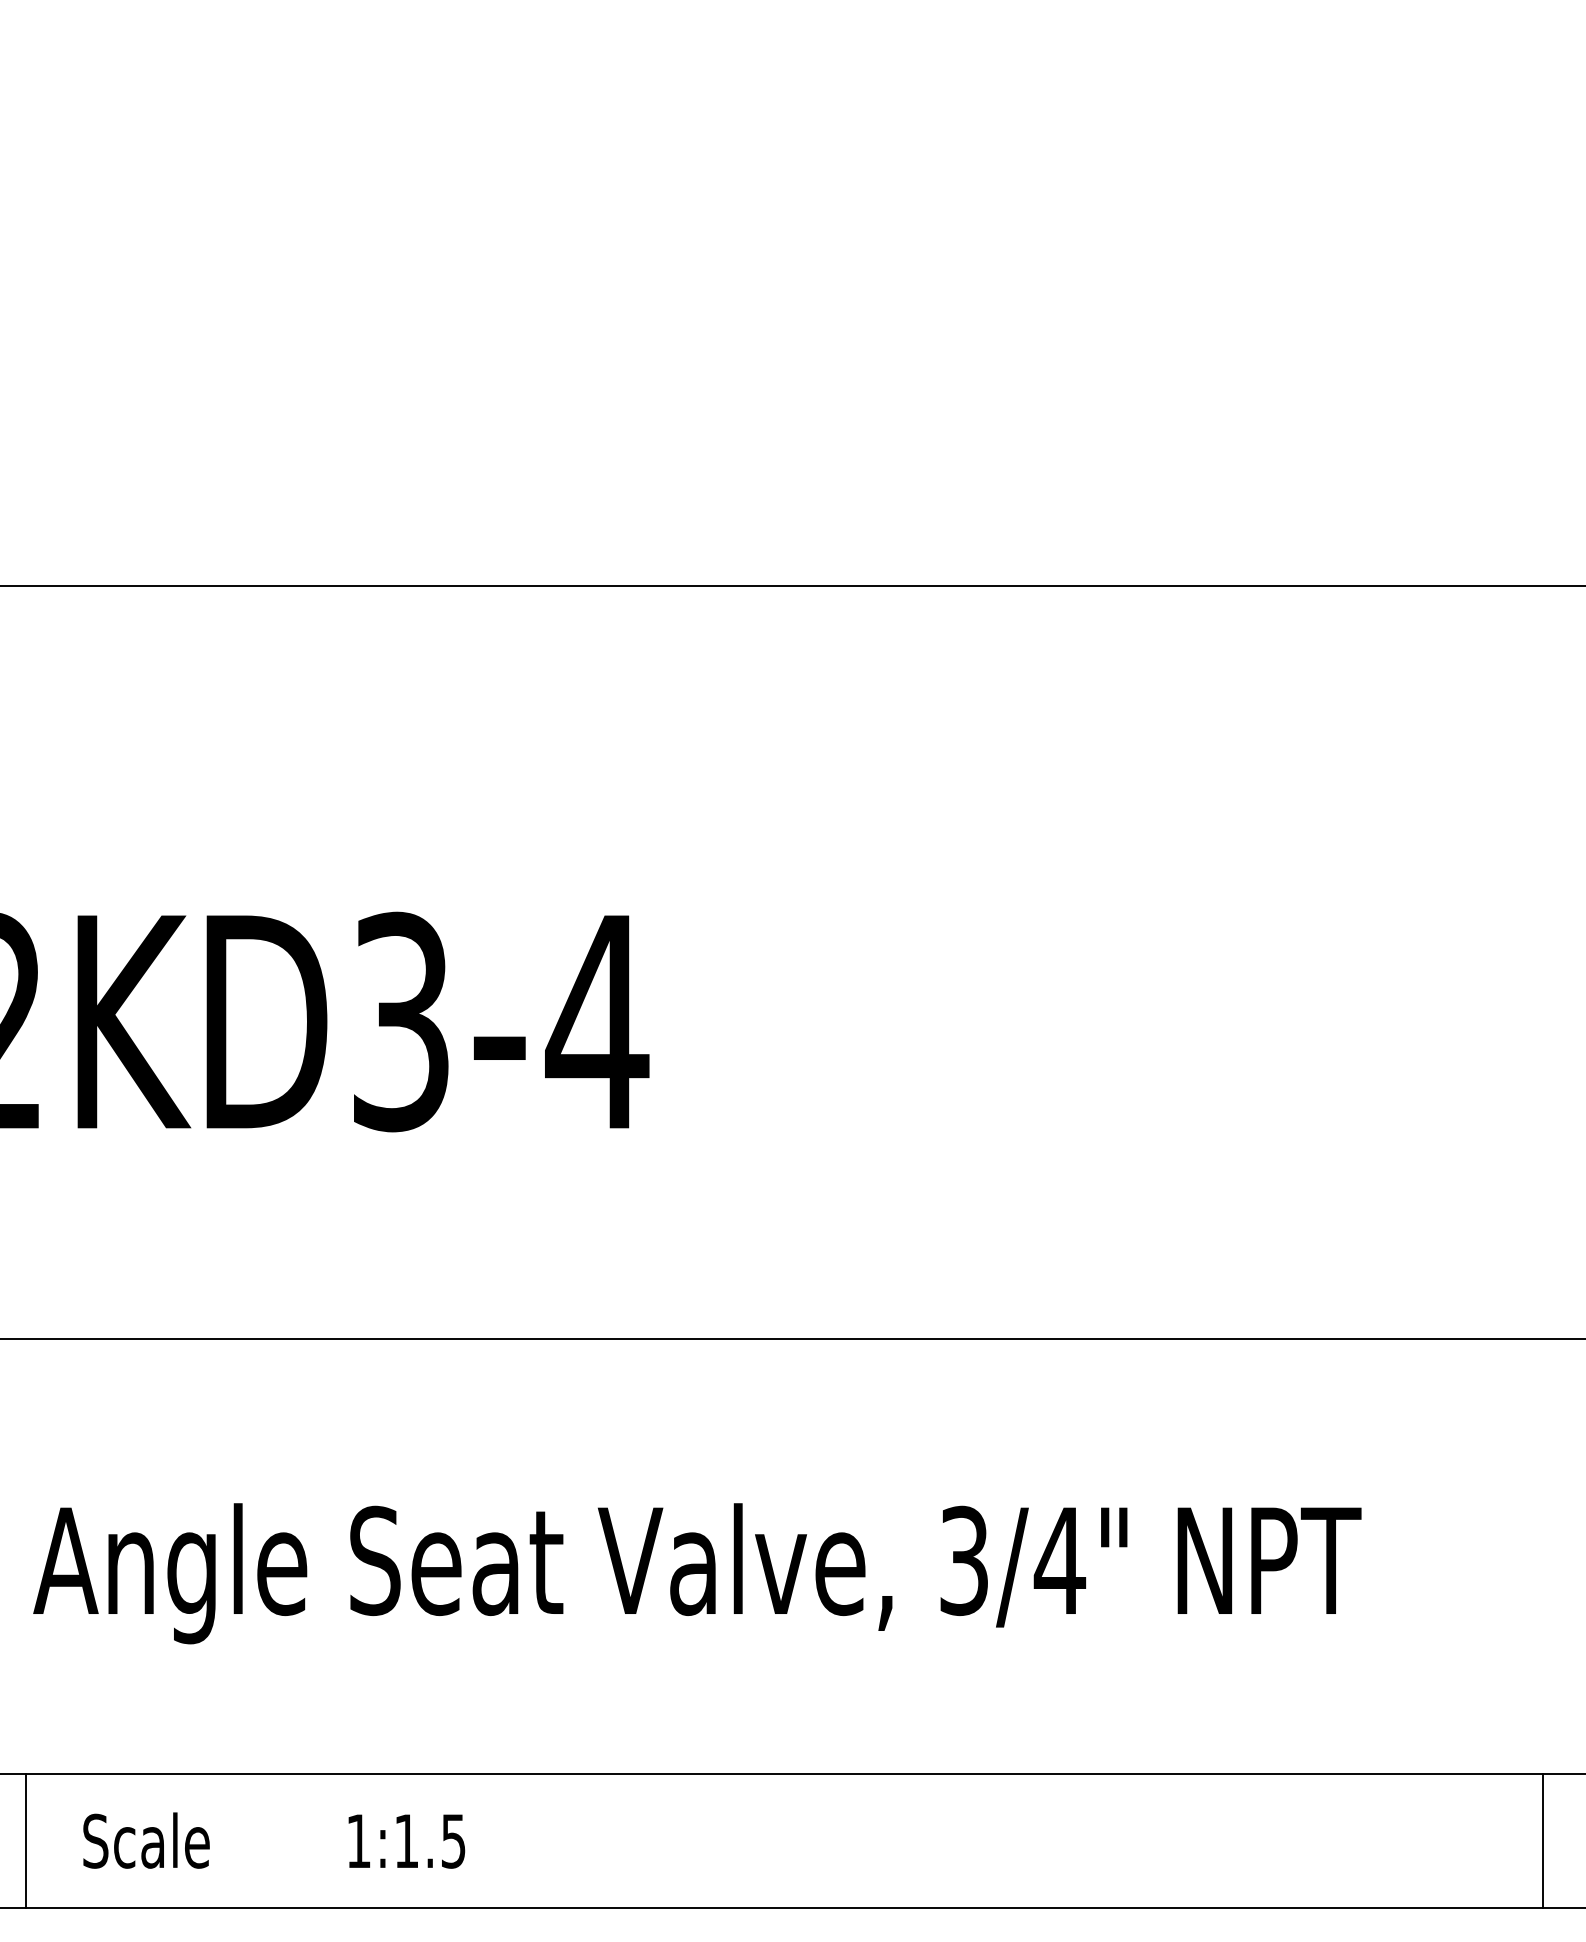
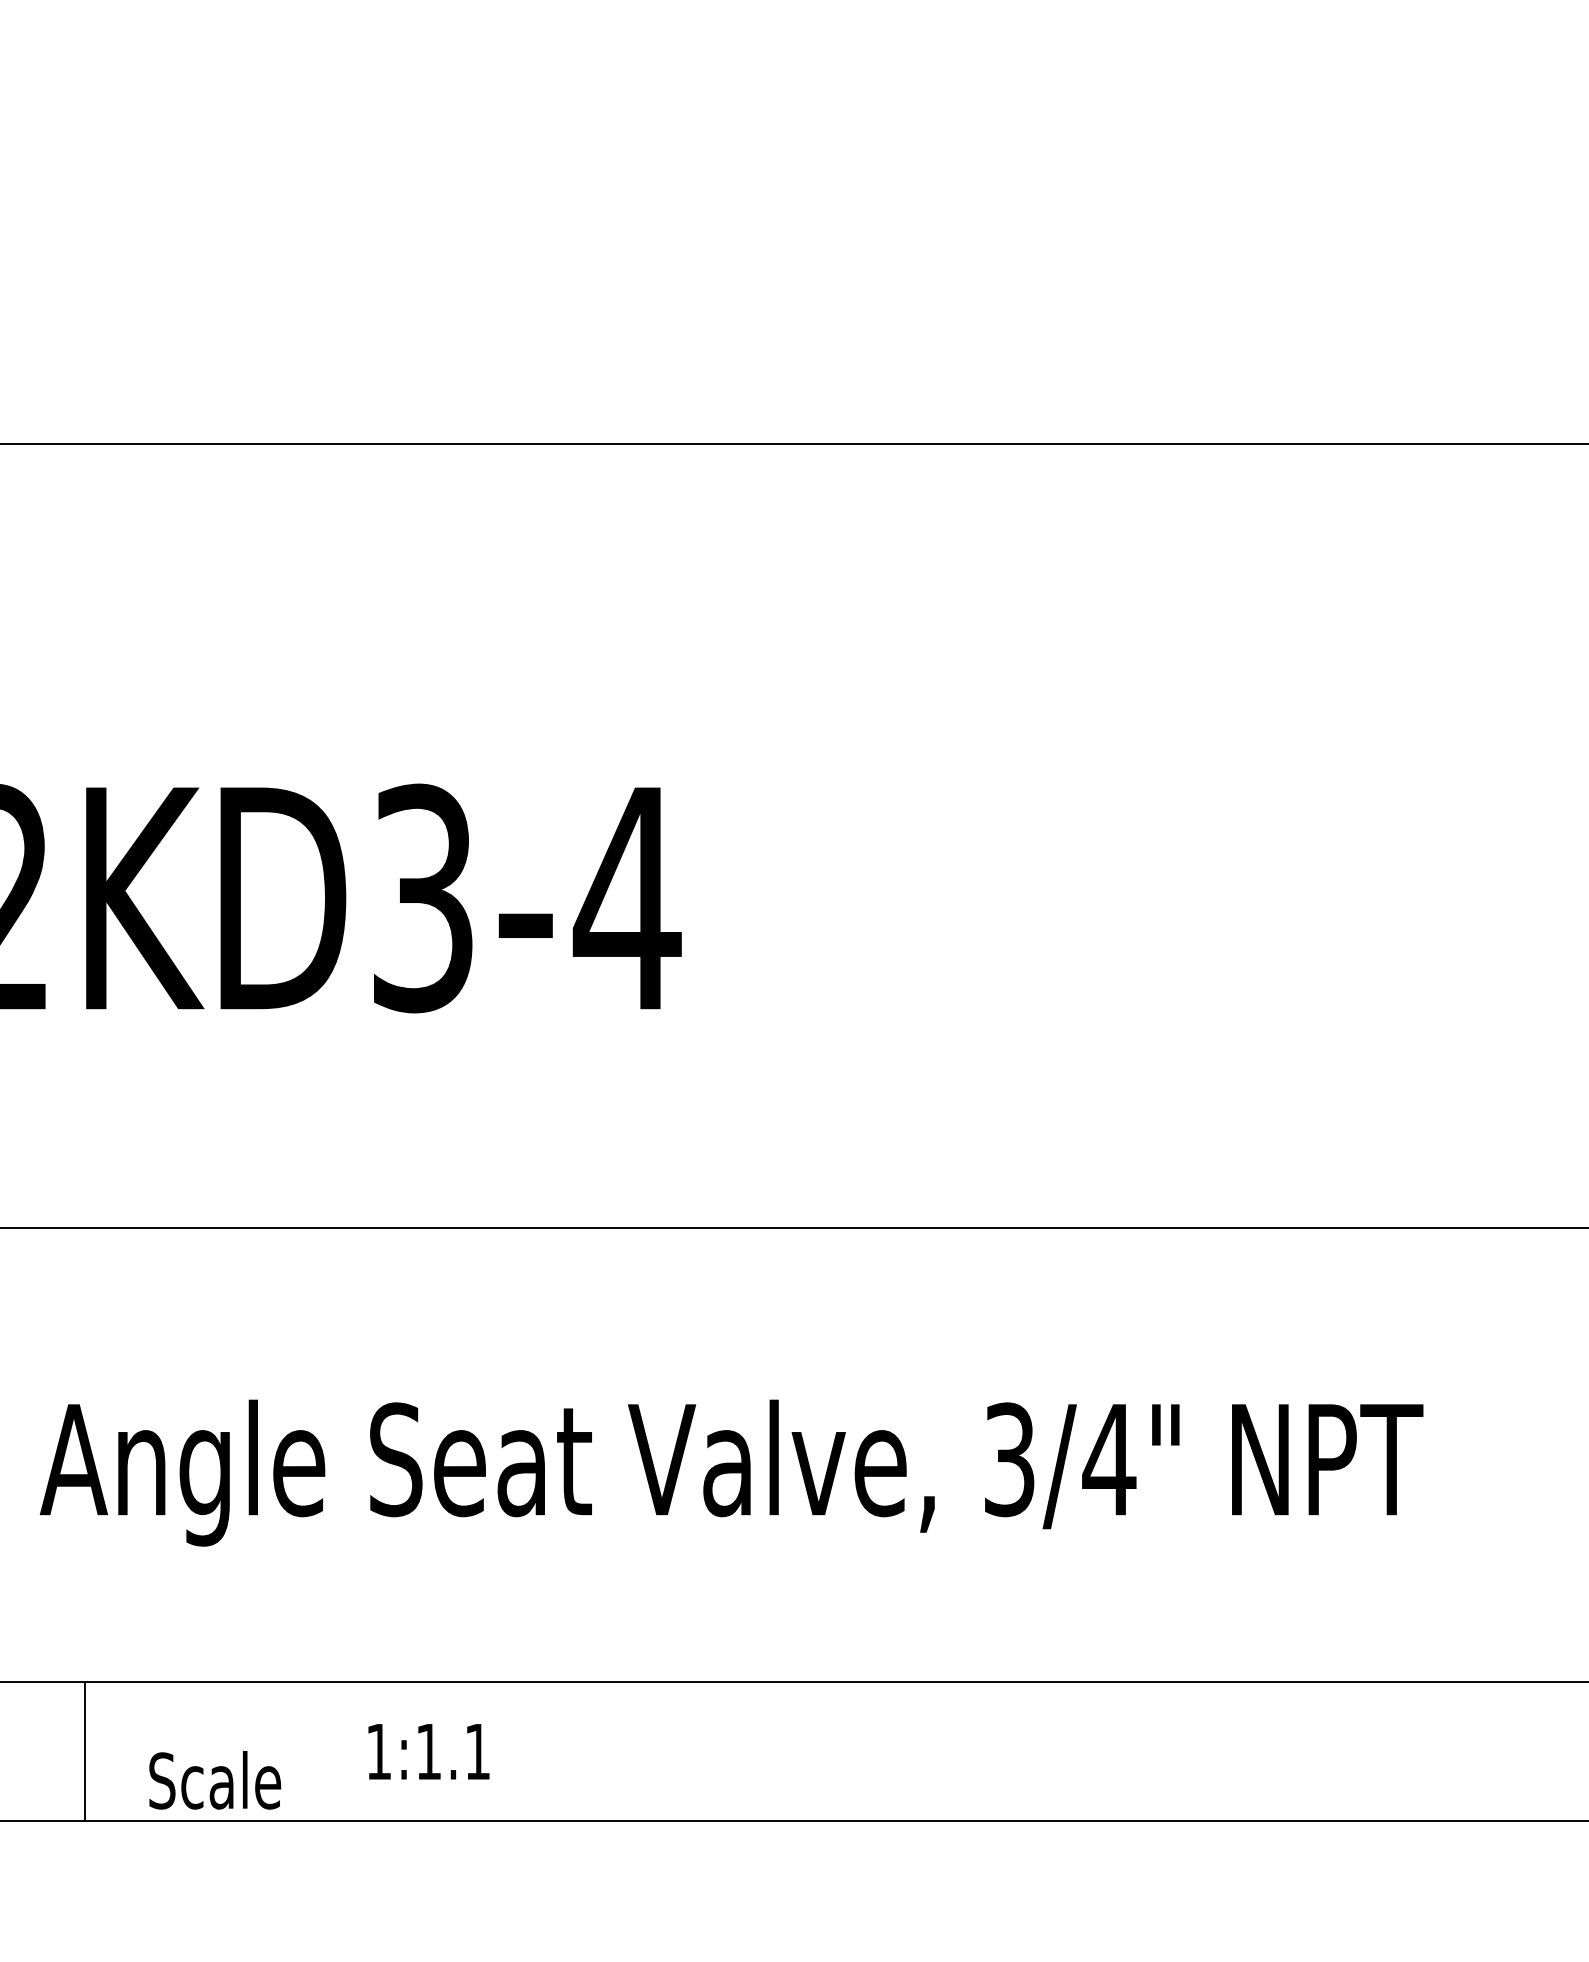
line: (25, 1840) -> (84, 1751), moved
text: (146, 1840) -> (215, 1780), moved
text: (453, 1841) -> (477, 1752), 1:1.5 -> 1:1.1

